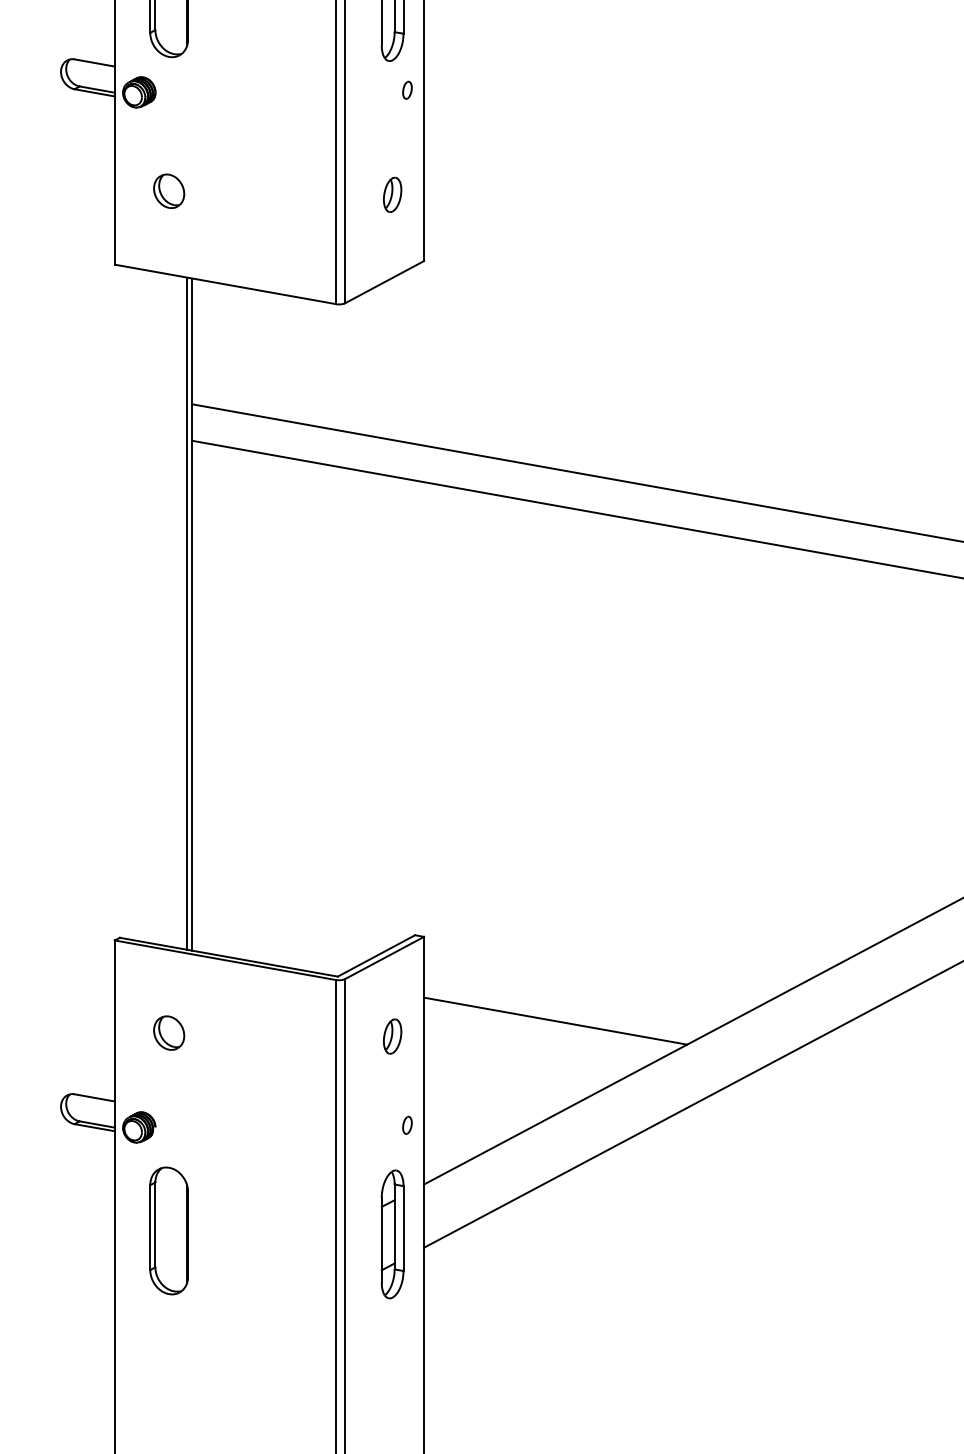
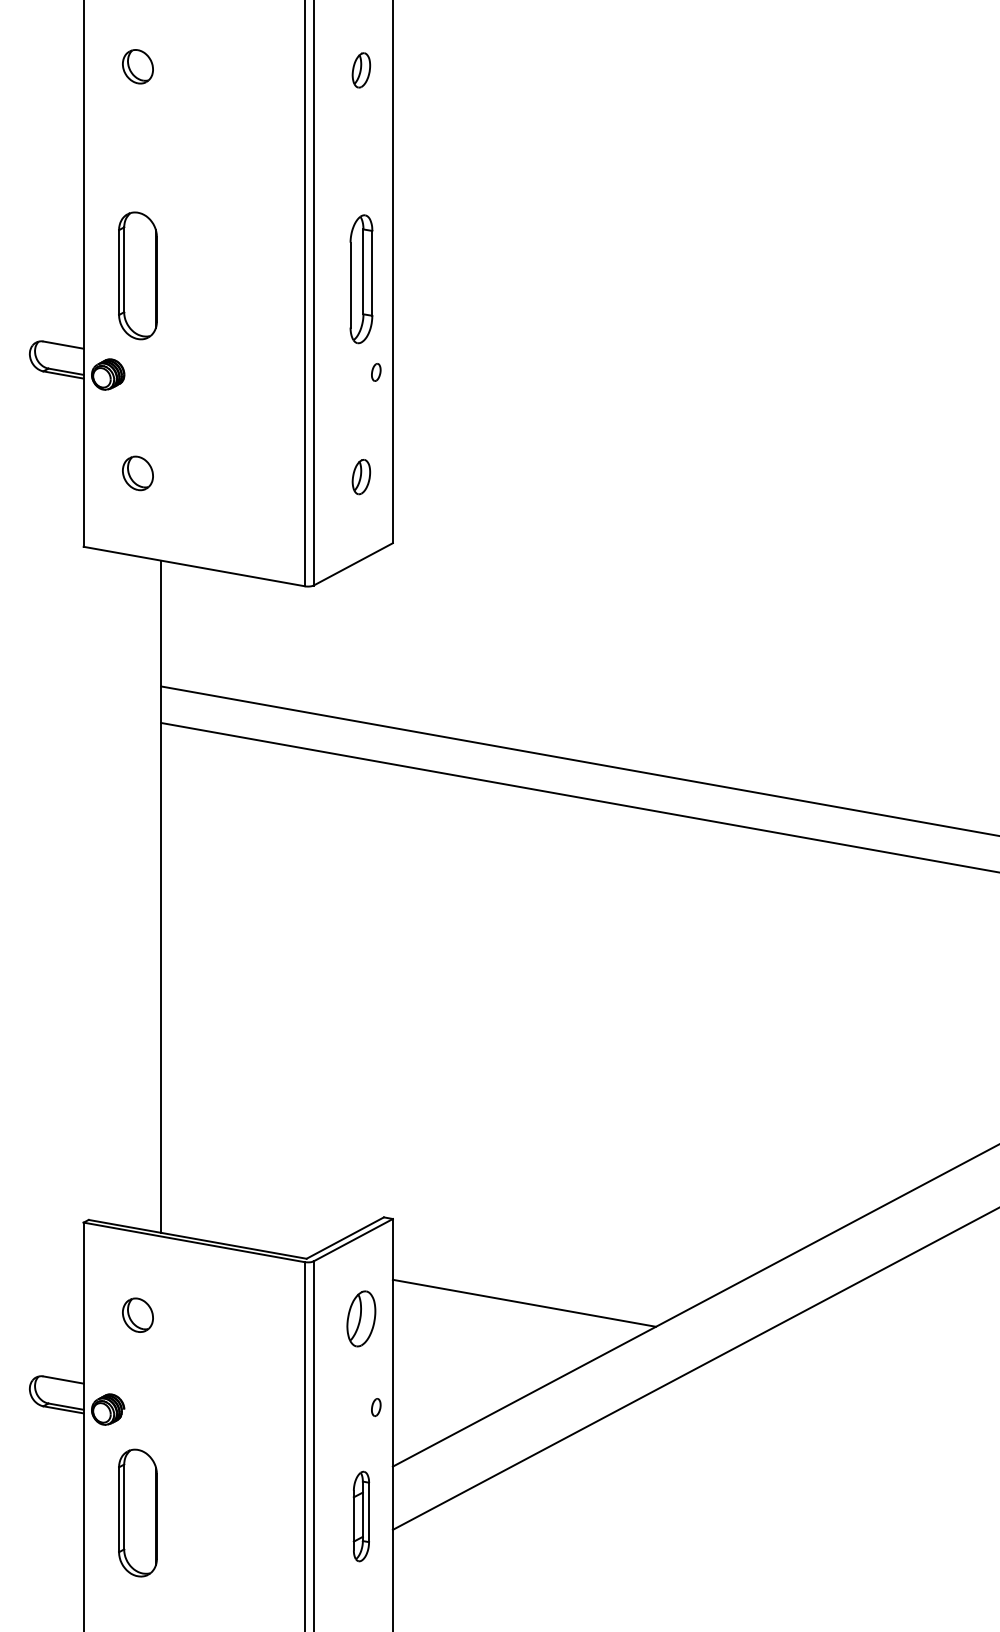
line: (186, 613) -> (155, 895), removed
part: (392, 1036) -> (361, 1318), size x1.6
part: (392, 1234) -> (361, 1516), size x0.7

